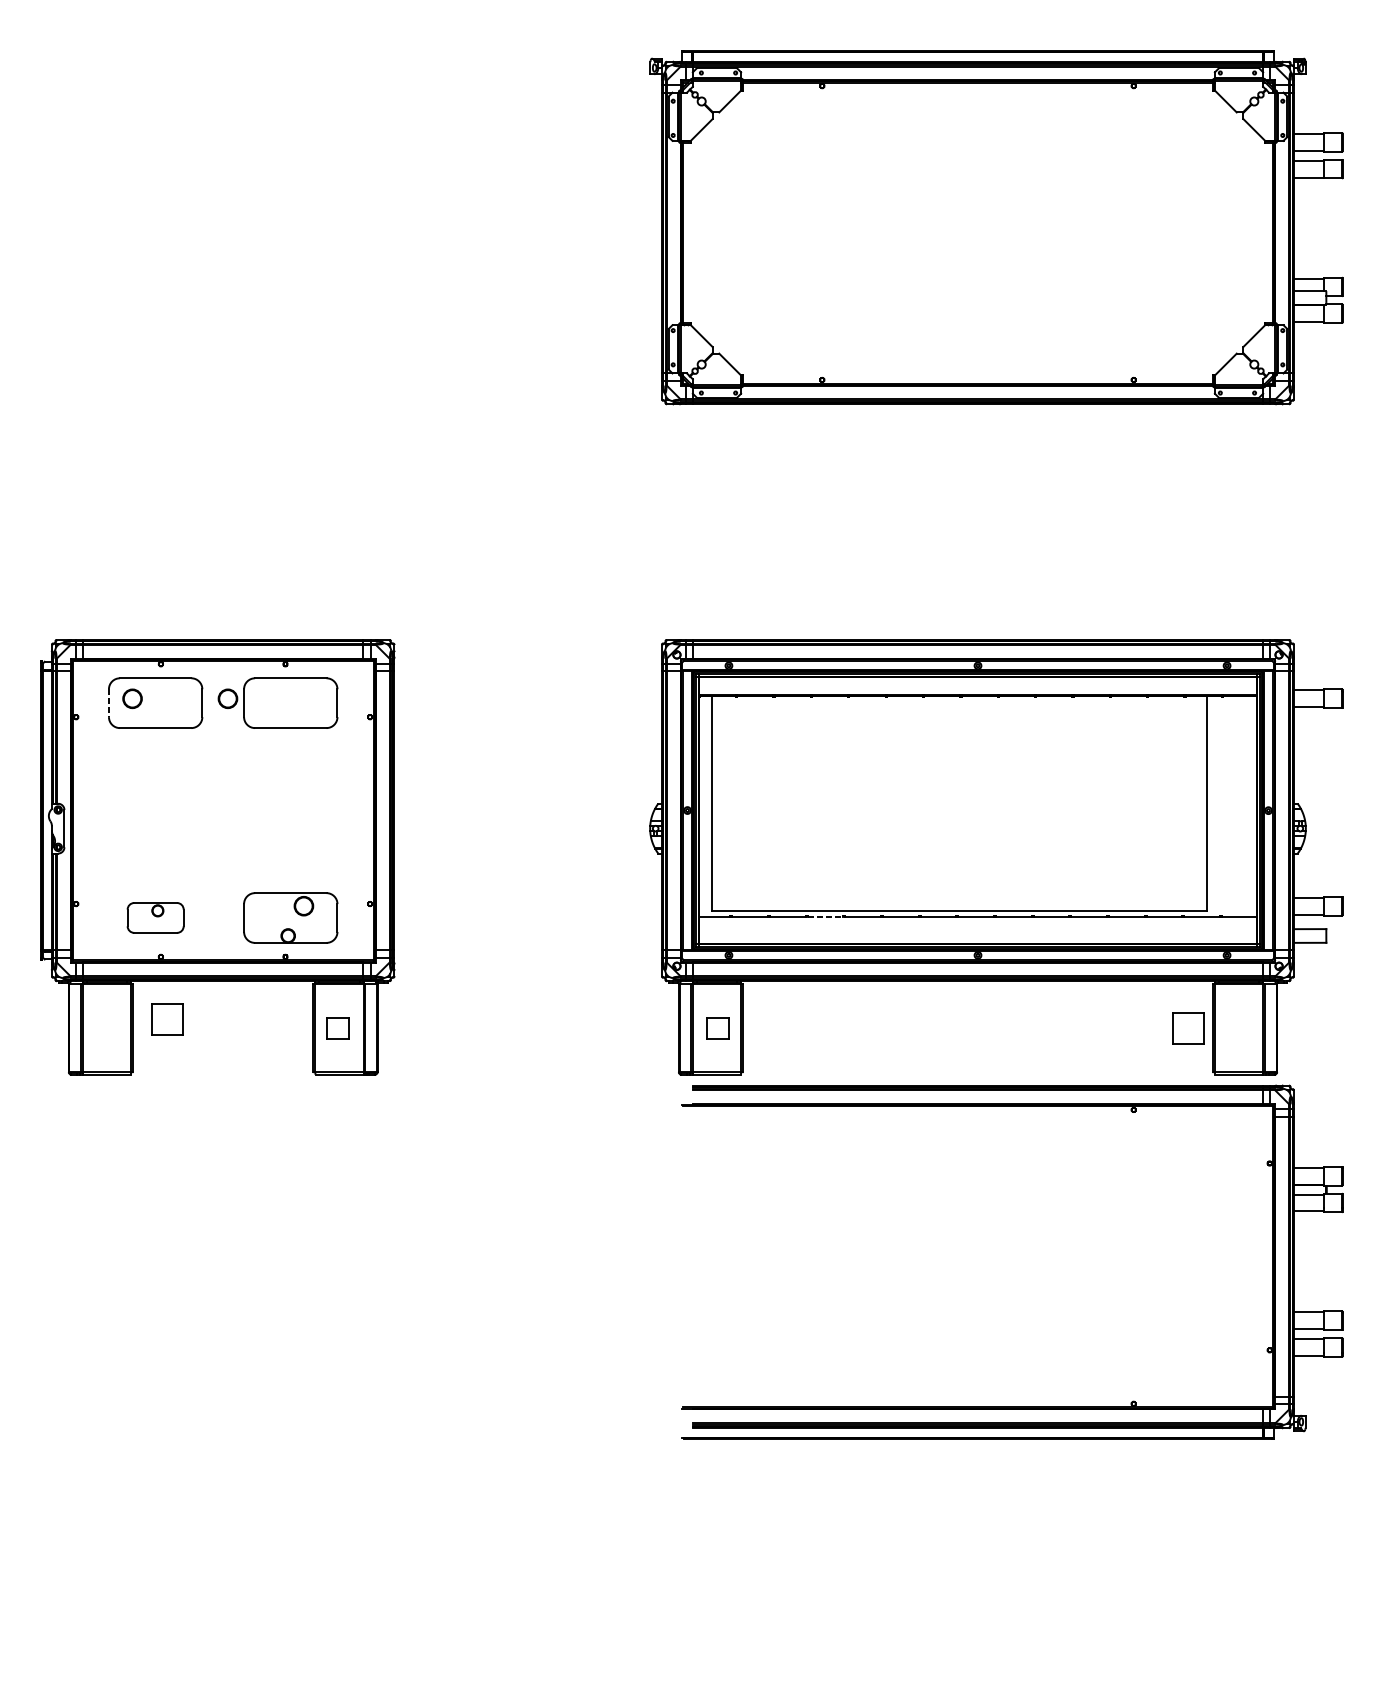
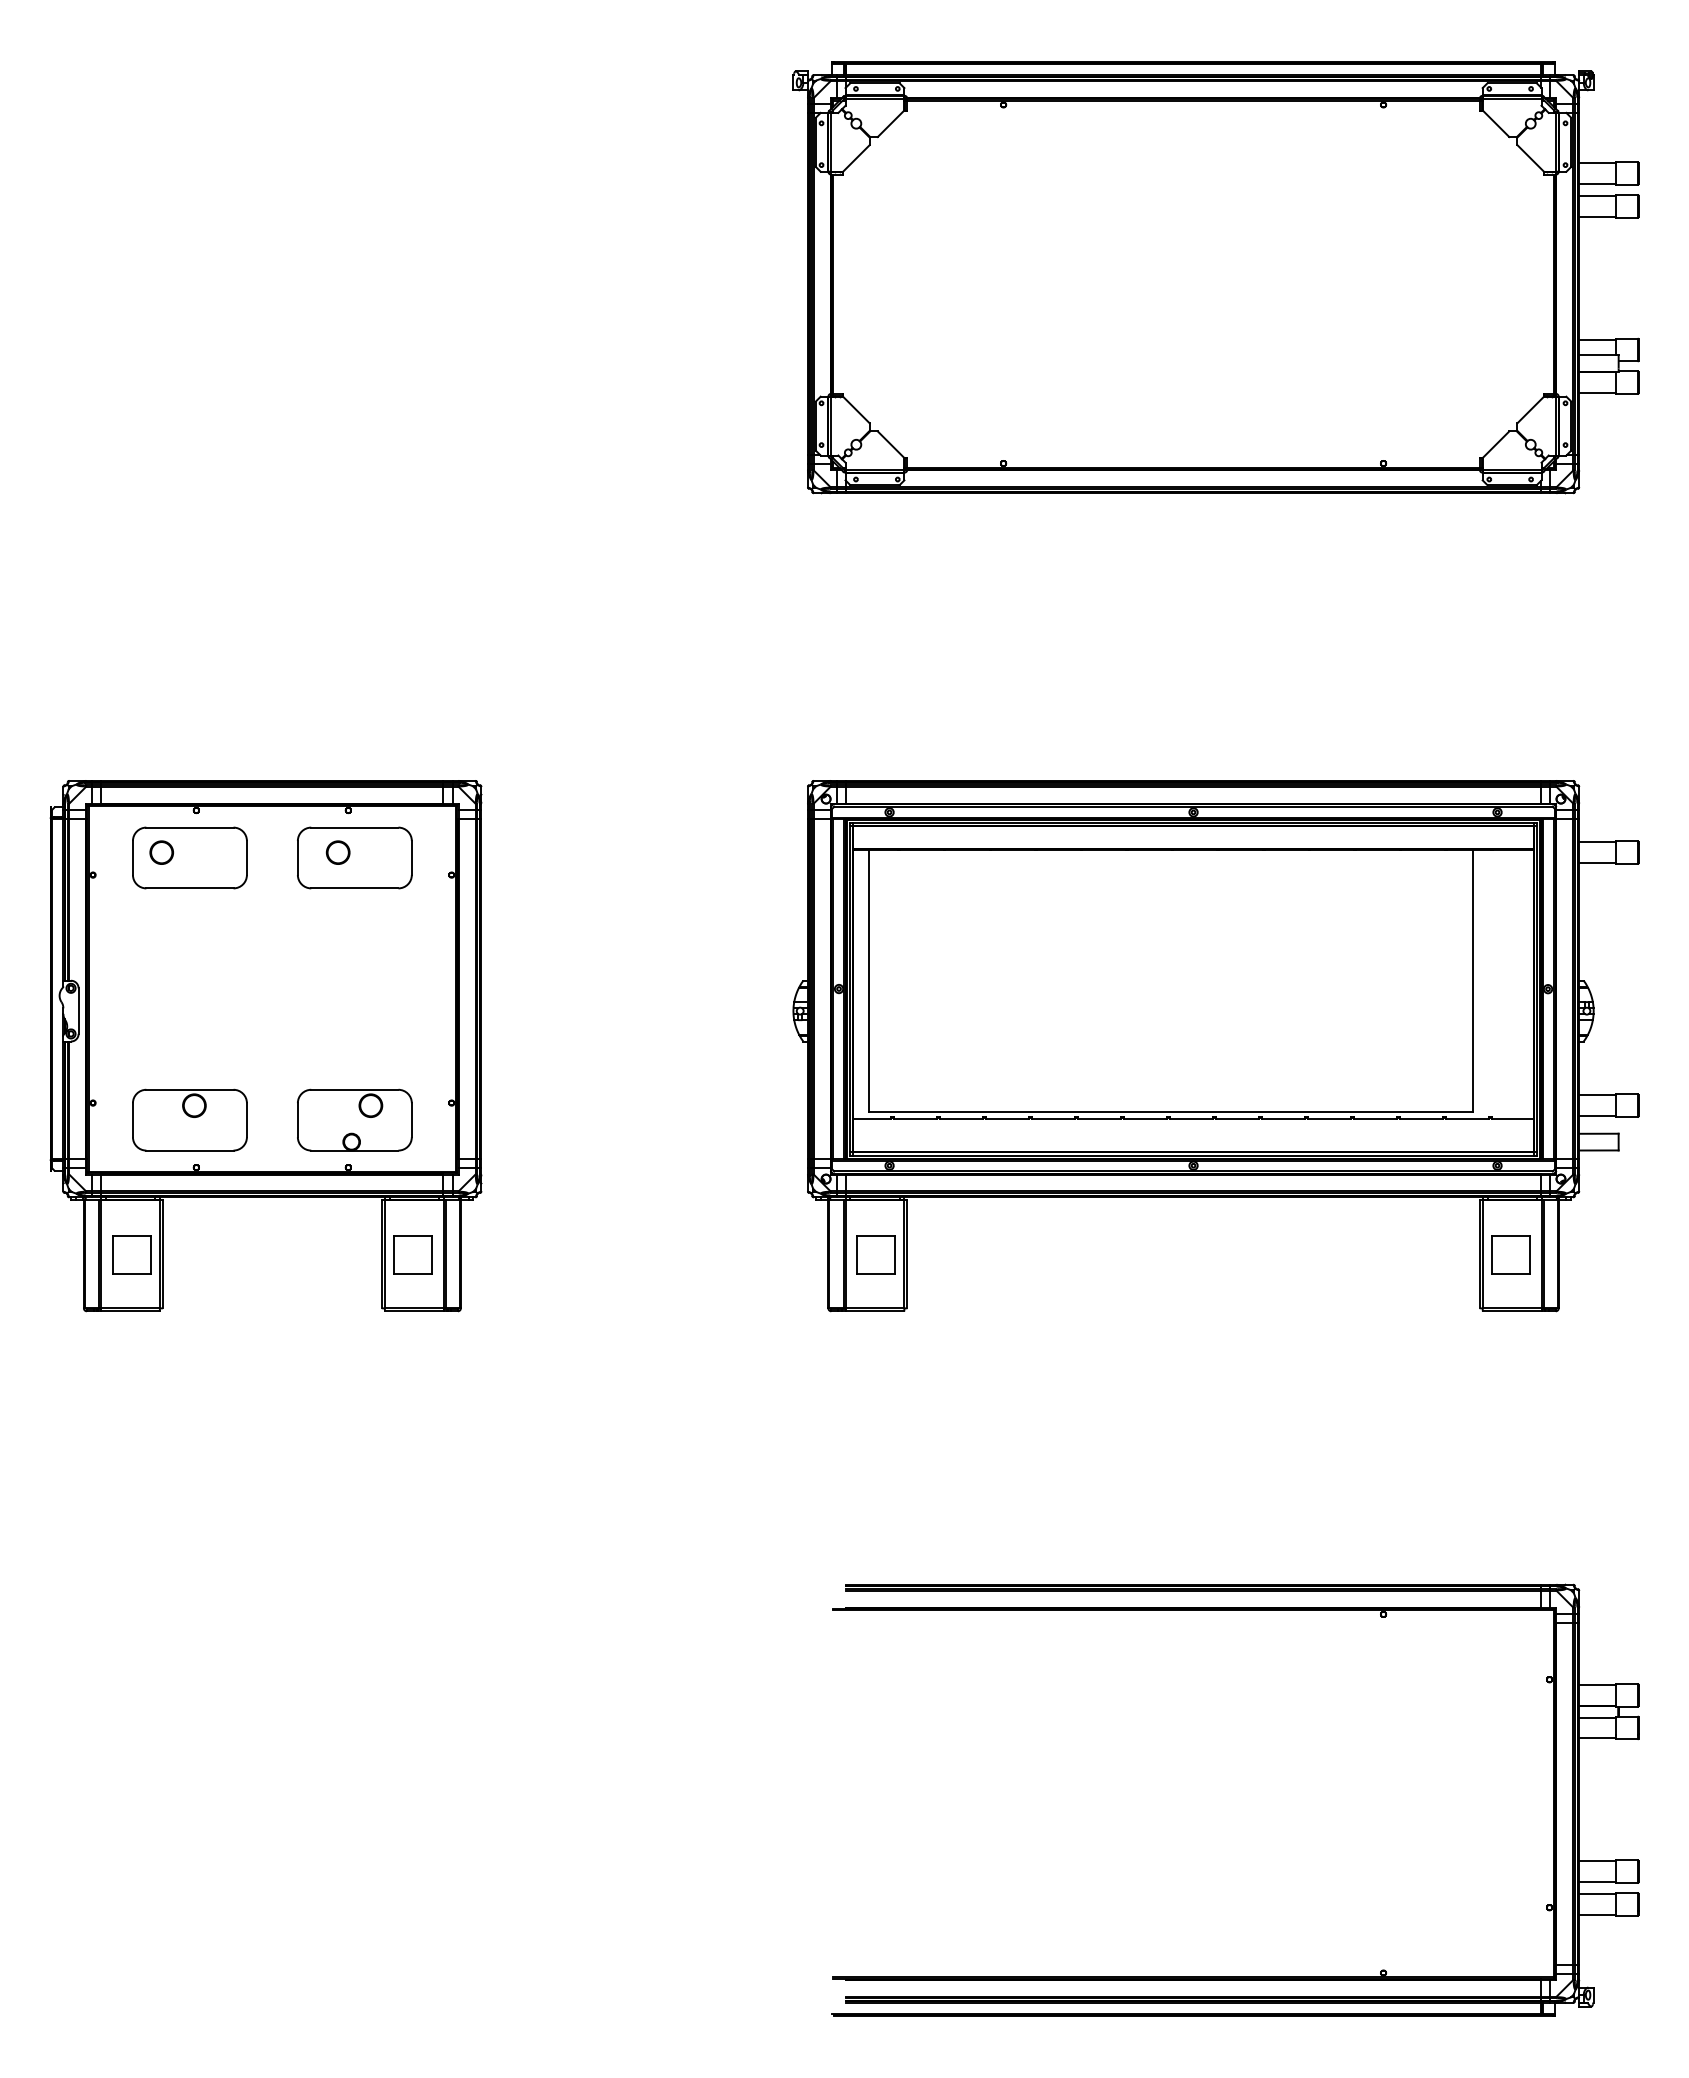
part: (227, 698) -> (337, 852), moved
line: (108, 703) -> (132, 858), dashed -> solid
line: (825, 916) -> (1007, 1118), dashed -> solid
part: (155, 917) -> (189, 1119), size x1.67
part: (166, 1019) -> (131, 1254), moved
part: (338, 1028) -> (412, 1254), size x1.43
part: (717, 1028) -> (875, 1254), size x1.43
part: (1188, 1028) -> (1510, 1254), moved
part: (1012, 1406) -> (1235, 1976), moved

